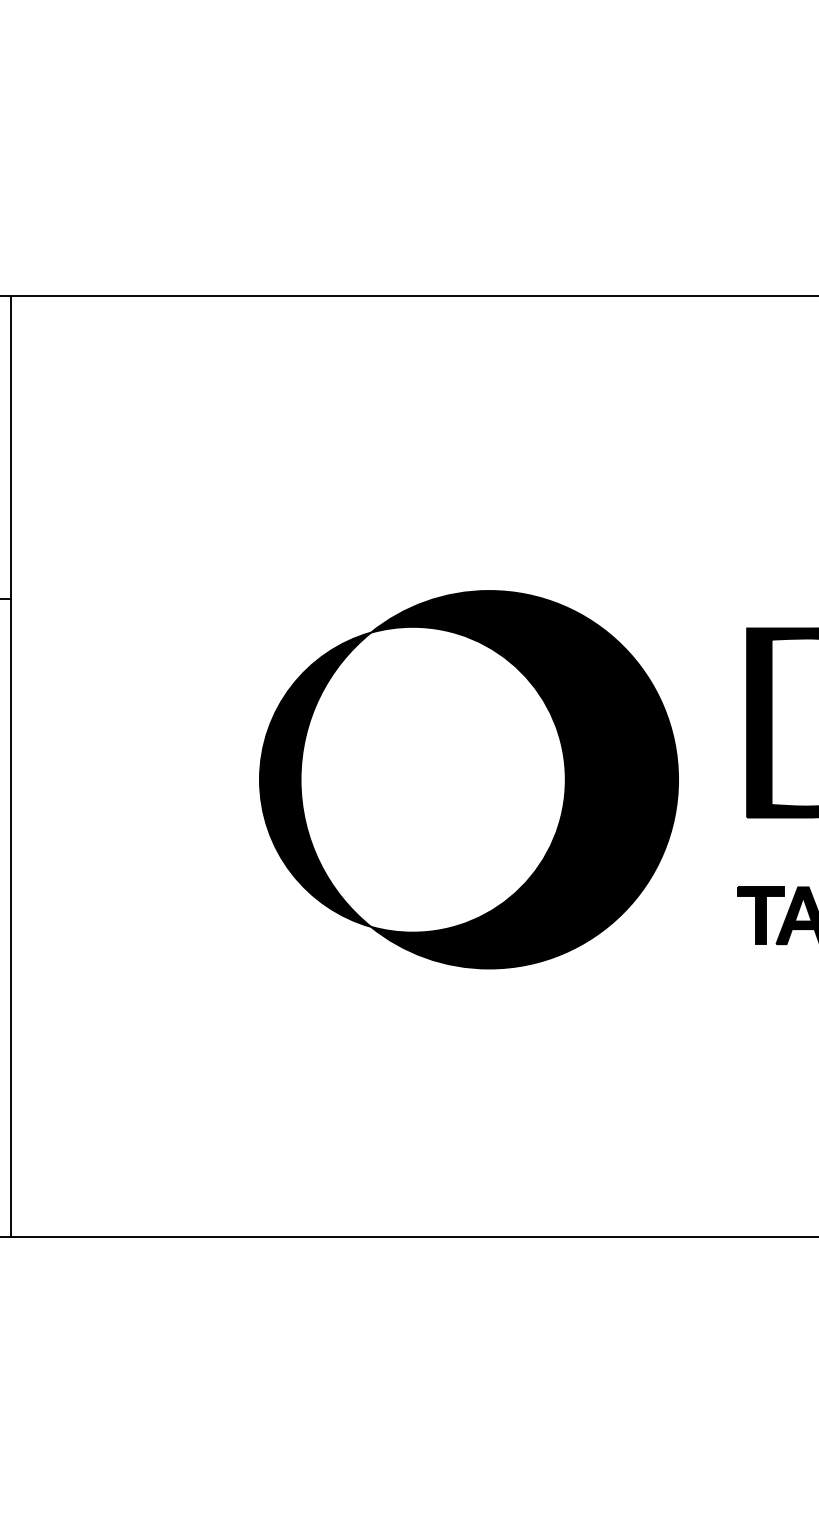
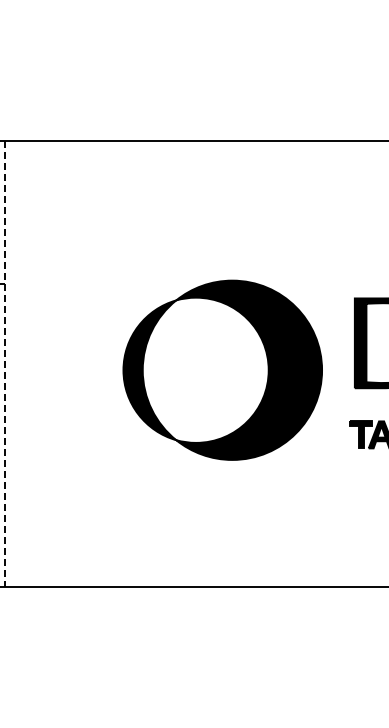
line: (11, 767) -> (5, 364), solid -> dashed

